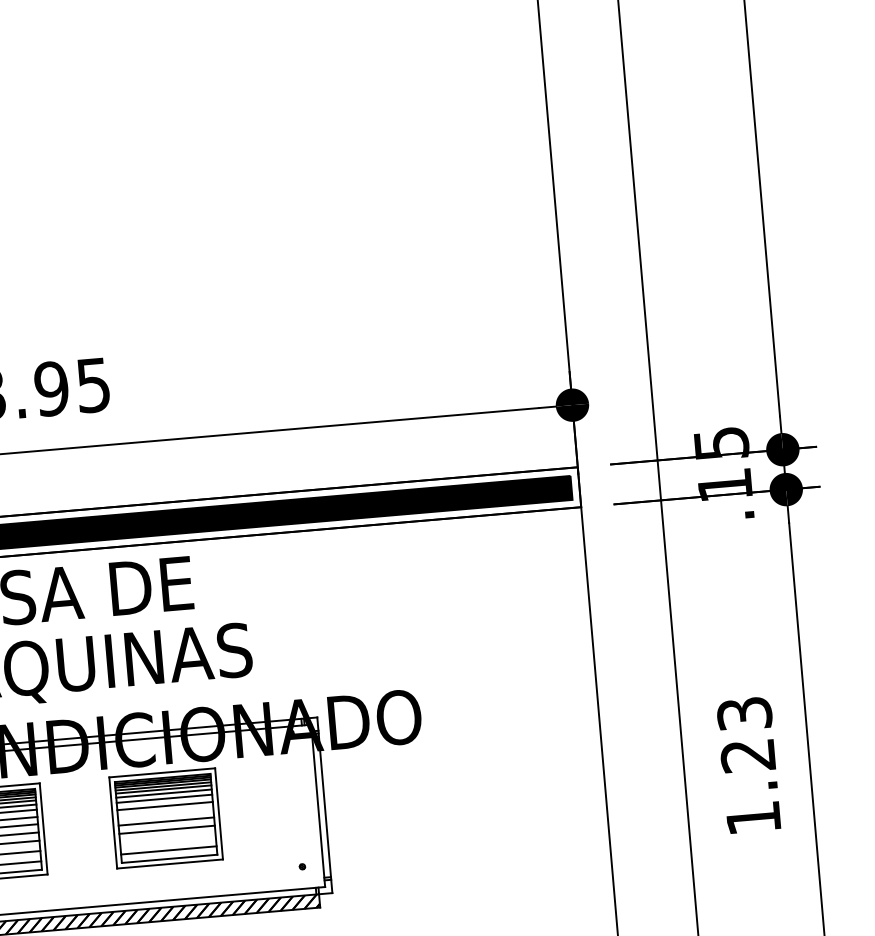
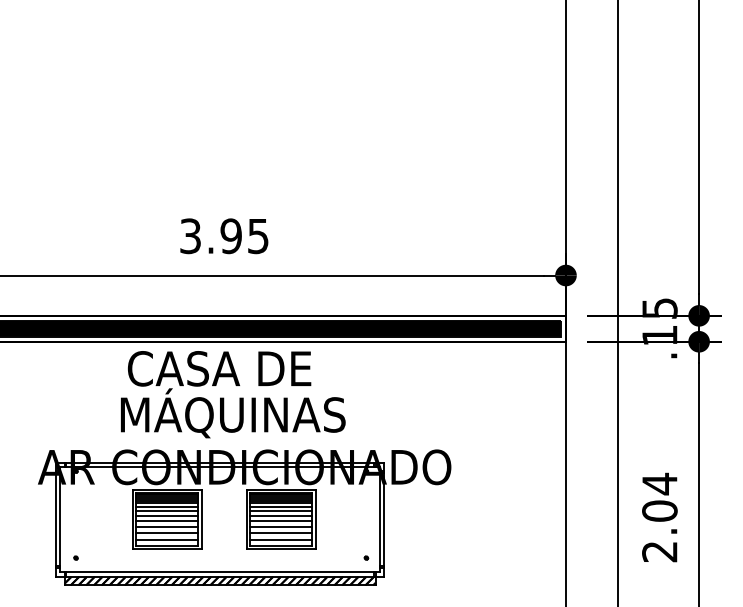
text: (748, 765) -> (659, 517), 1.23 -> 2.04
line: (166, 813) -> (281, 516), added
line: (168, 840) -> (281, 533), added

